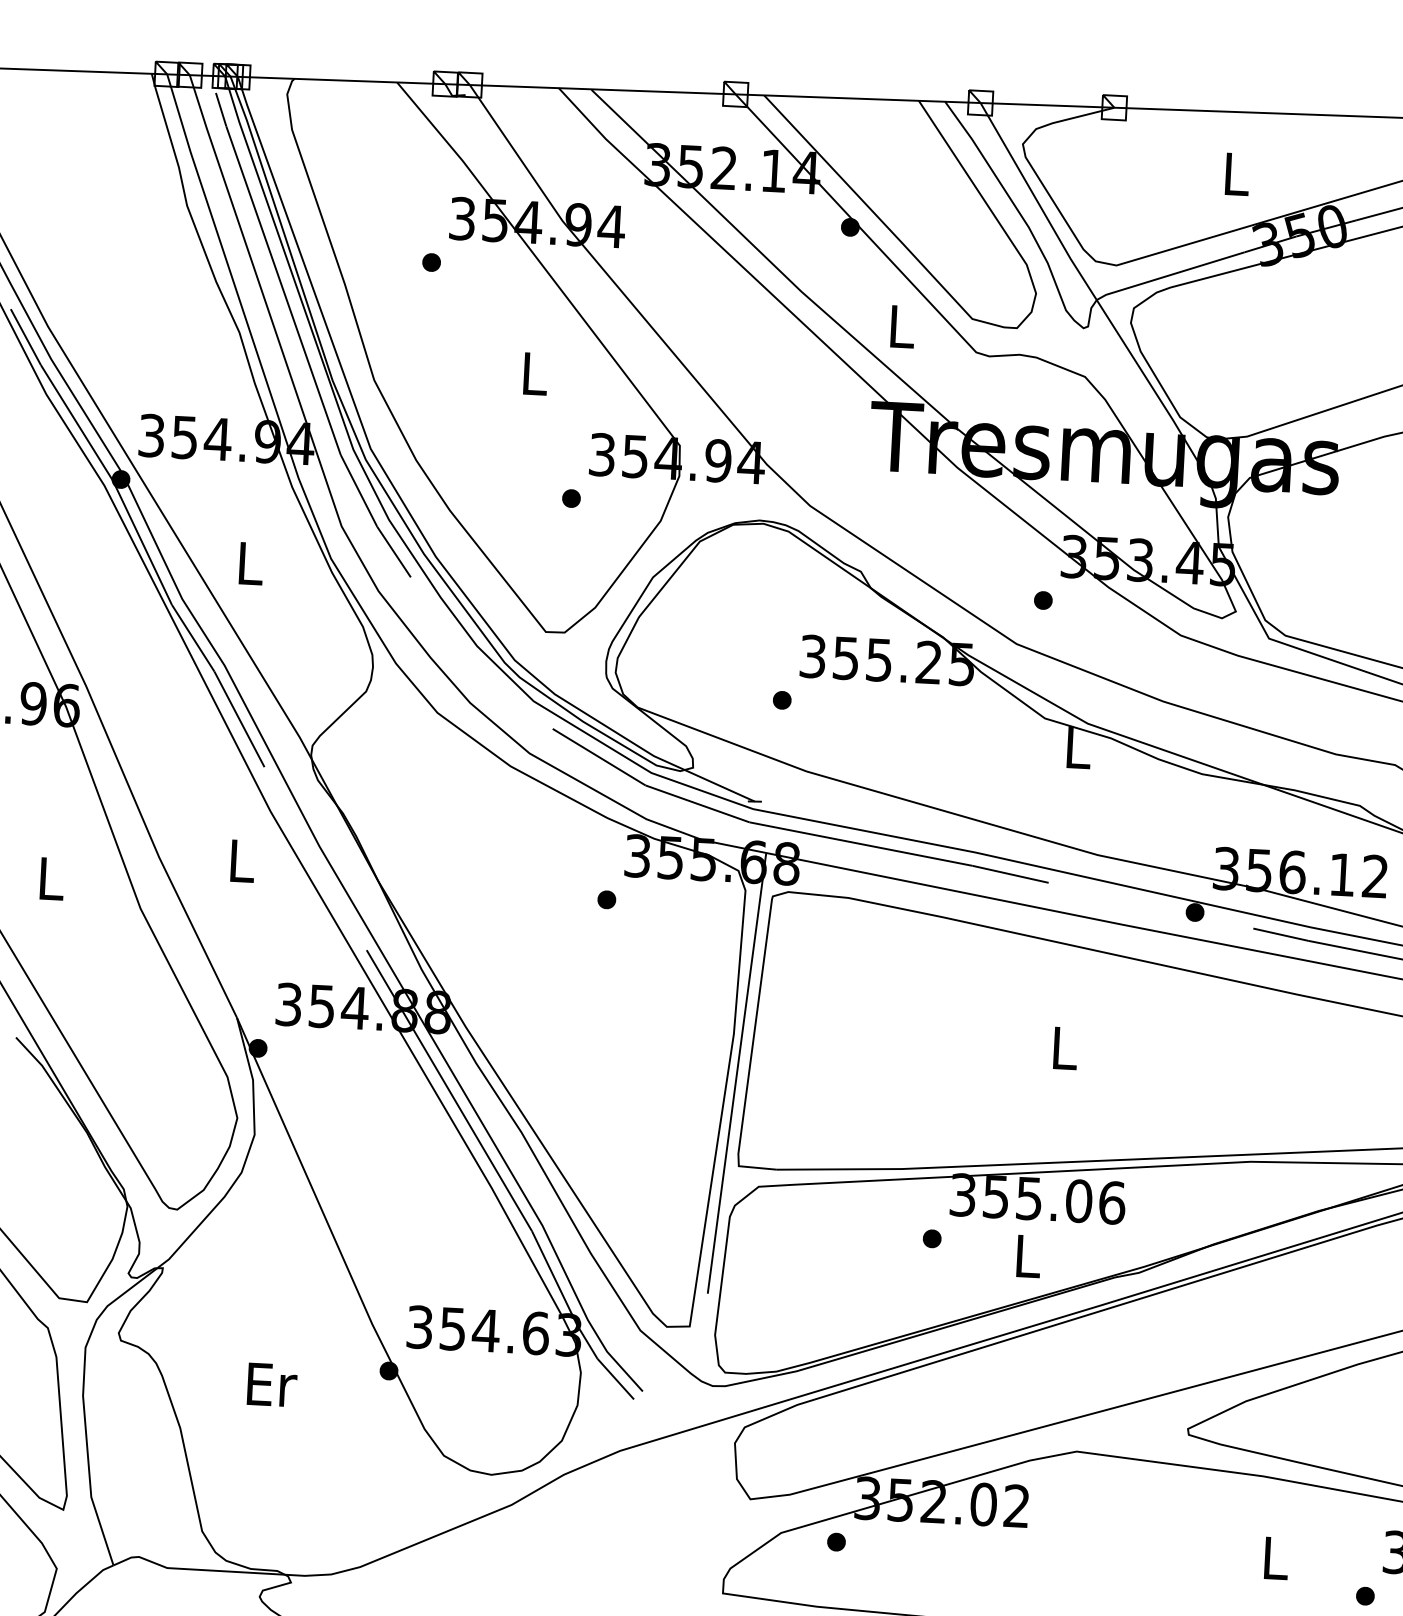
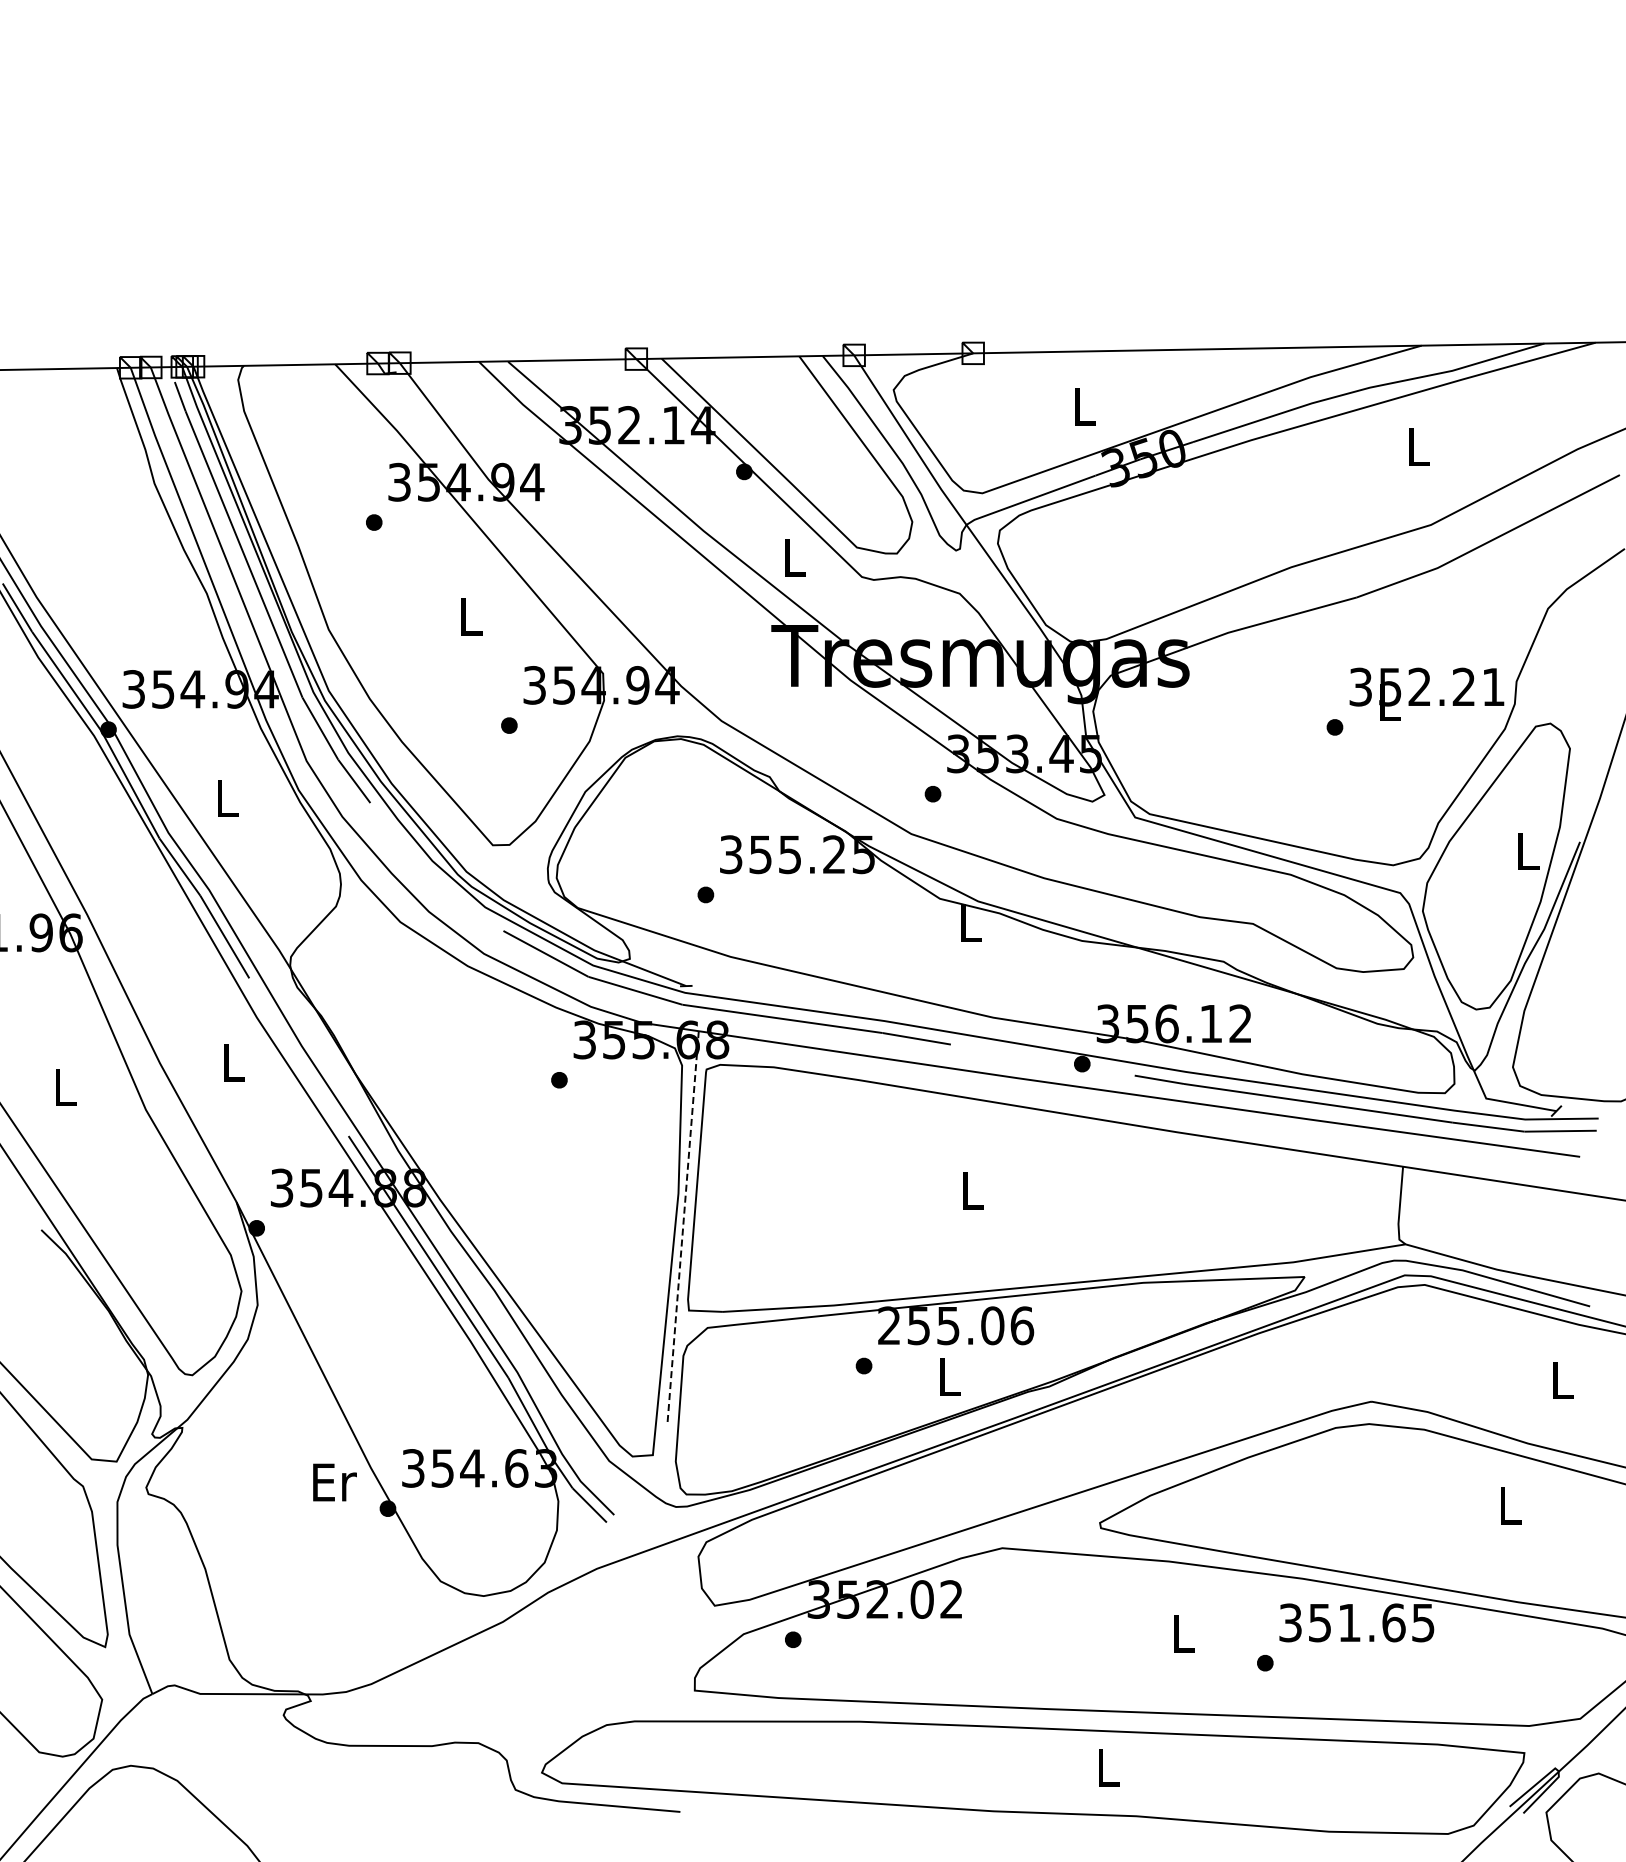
line: (737, 1073) -> (683, 1228), solid -> dashed
text: (963, 1194) -> (889, 1325), 355.06 -> 255.06
text: (271, 1384) -> (334, 1482), moved

